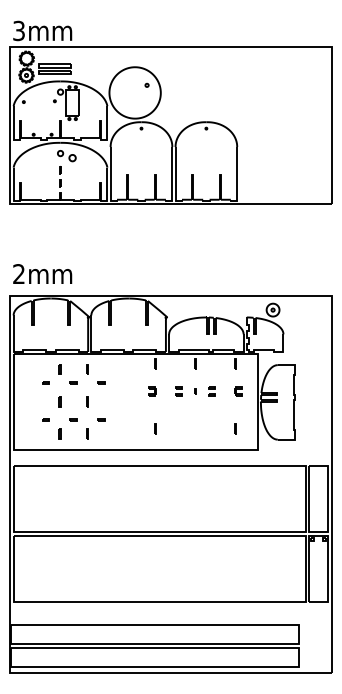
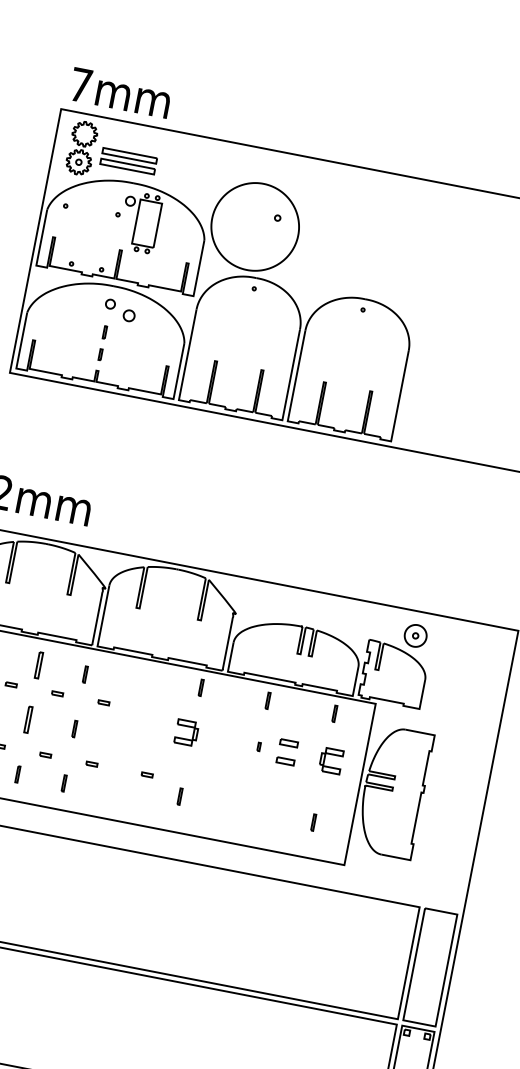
text: (18, 30) -> (80, 84), 3mm -> 7mm
part: (59, 369) -> (38, 665), size x1.6
part: (152, 391) -> (187, 733), size x1.6
part: (178, 391) -> (230, 741), removed
part: (211, 391) -> (285, 752), size x1.6
part: (238, 391) -> (331, 761), size x1.6
part: (59, 401) -> (27, 719), size x1.6
part: (134, 419) -> (147, 774), added

